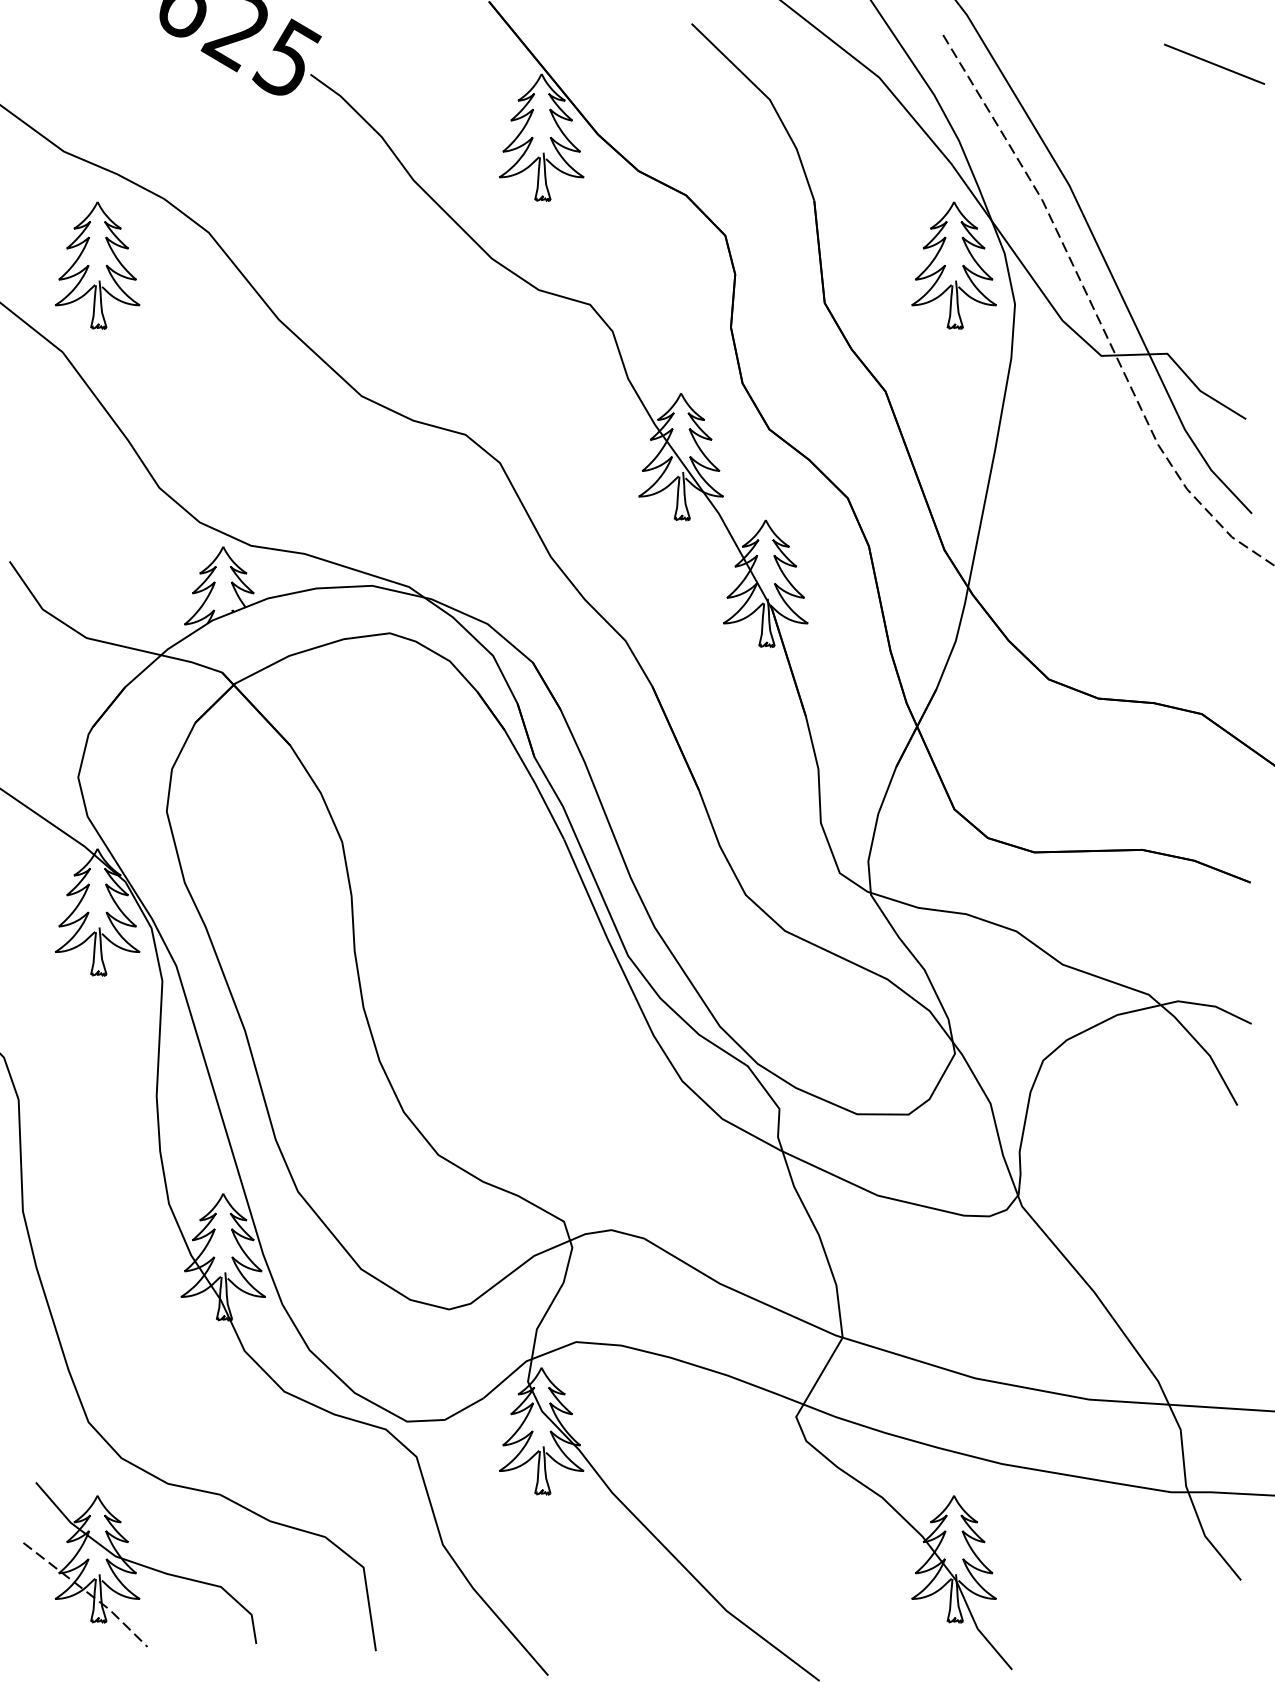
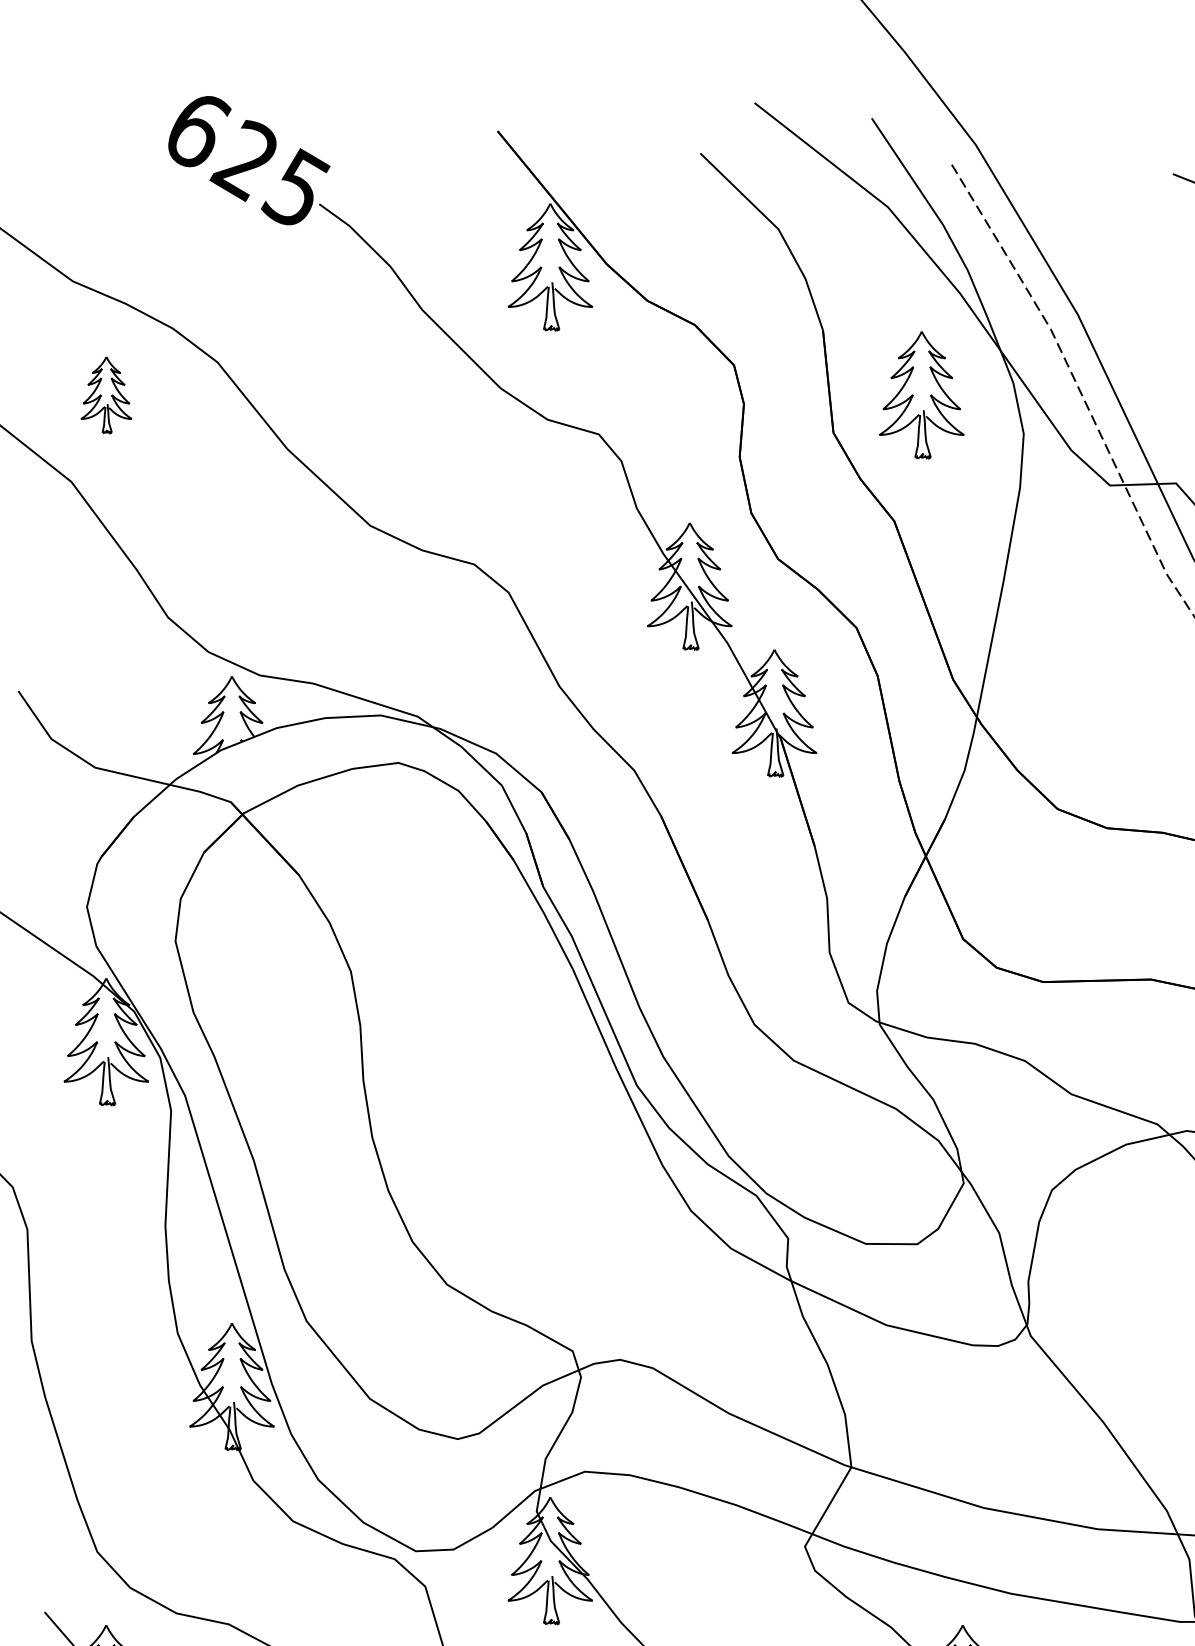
part: (97, 265) -> (106, 395), size x0.6
part: (953, 265) -> (921, 395), moved

